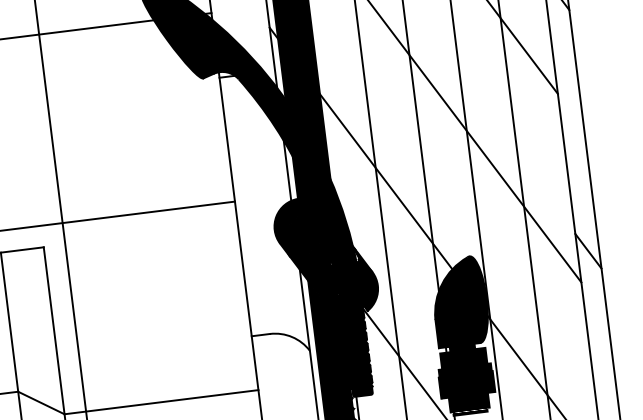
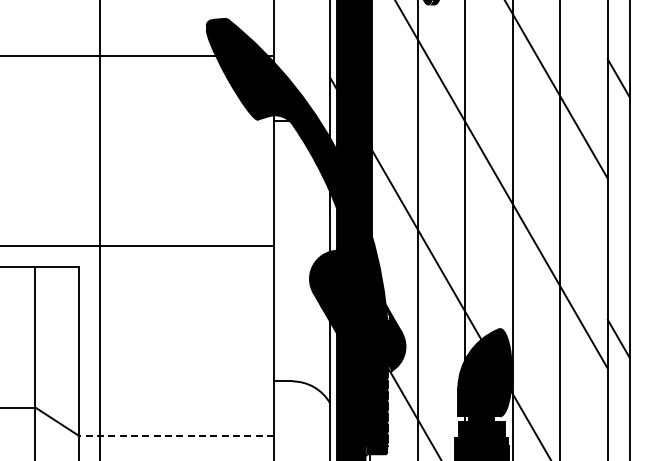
line: (161, 402) -> (176, 435), solid -> dashed

